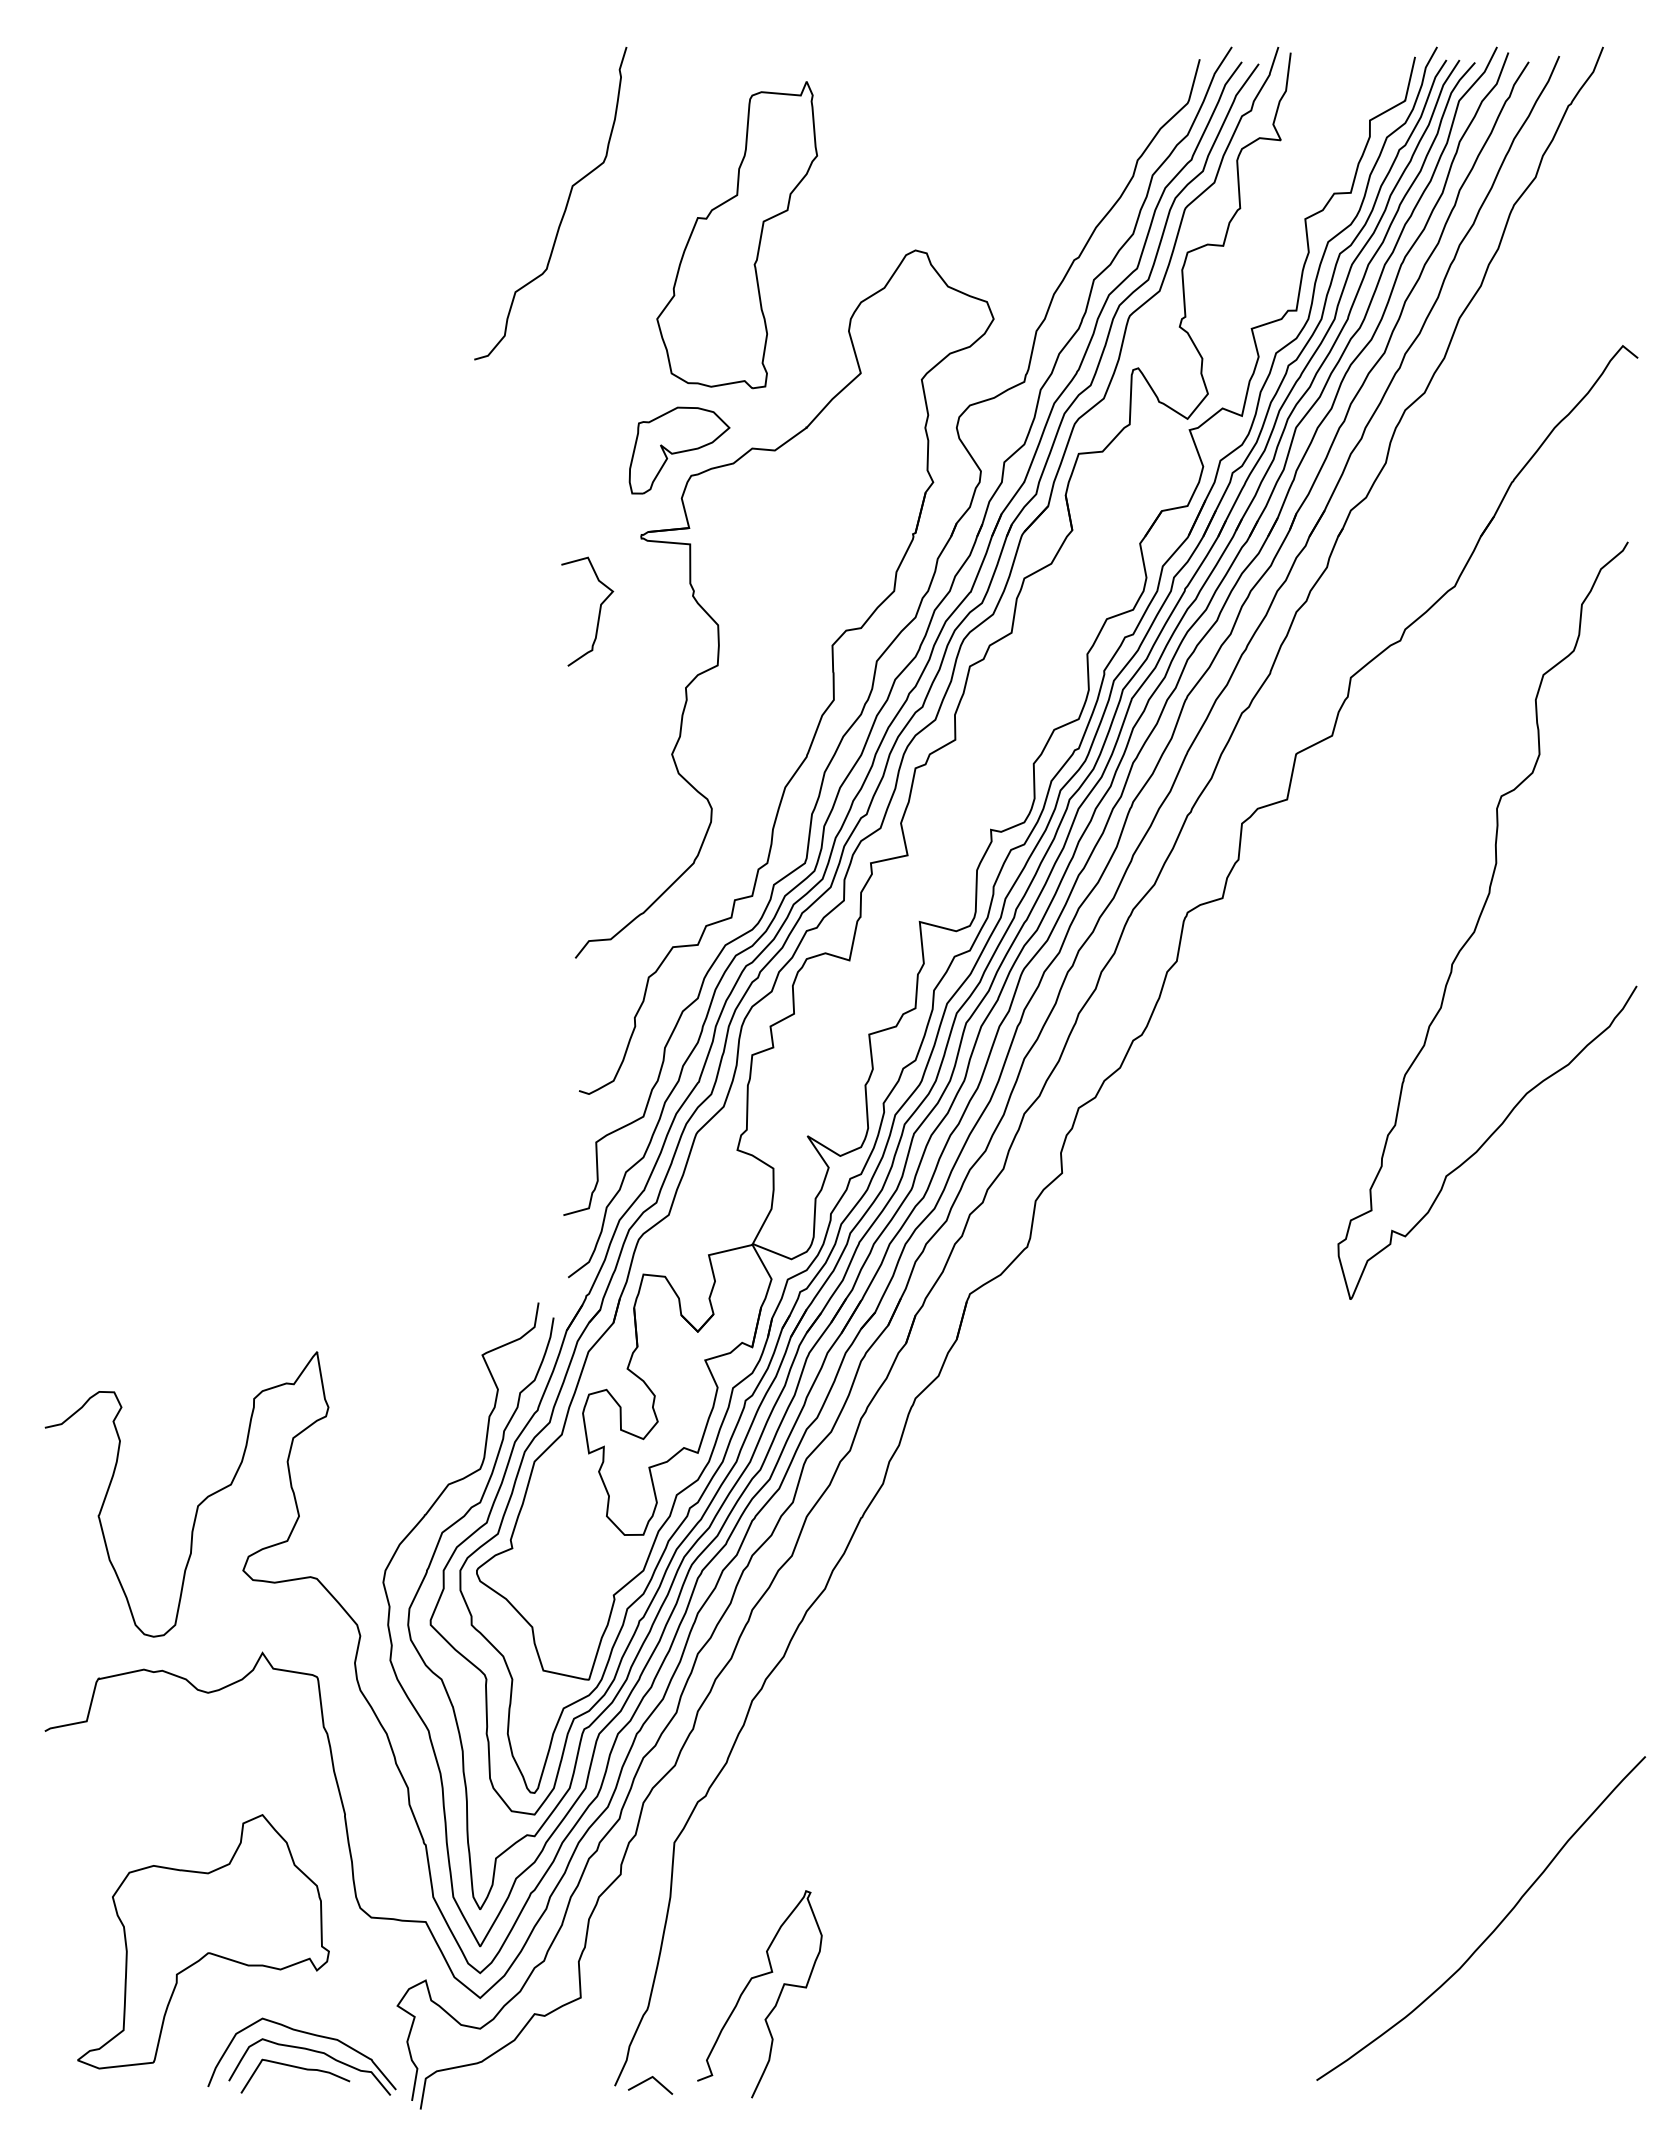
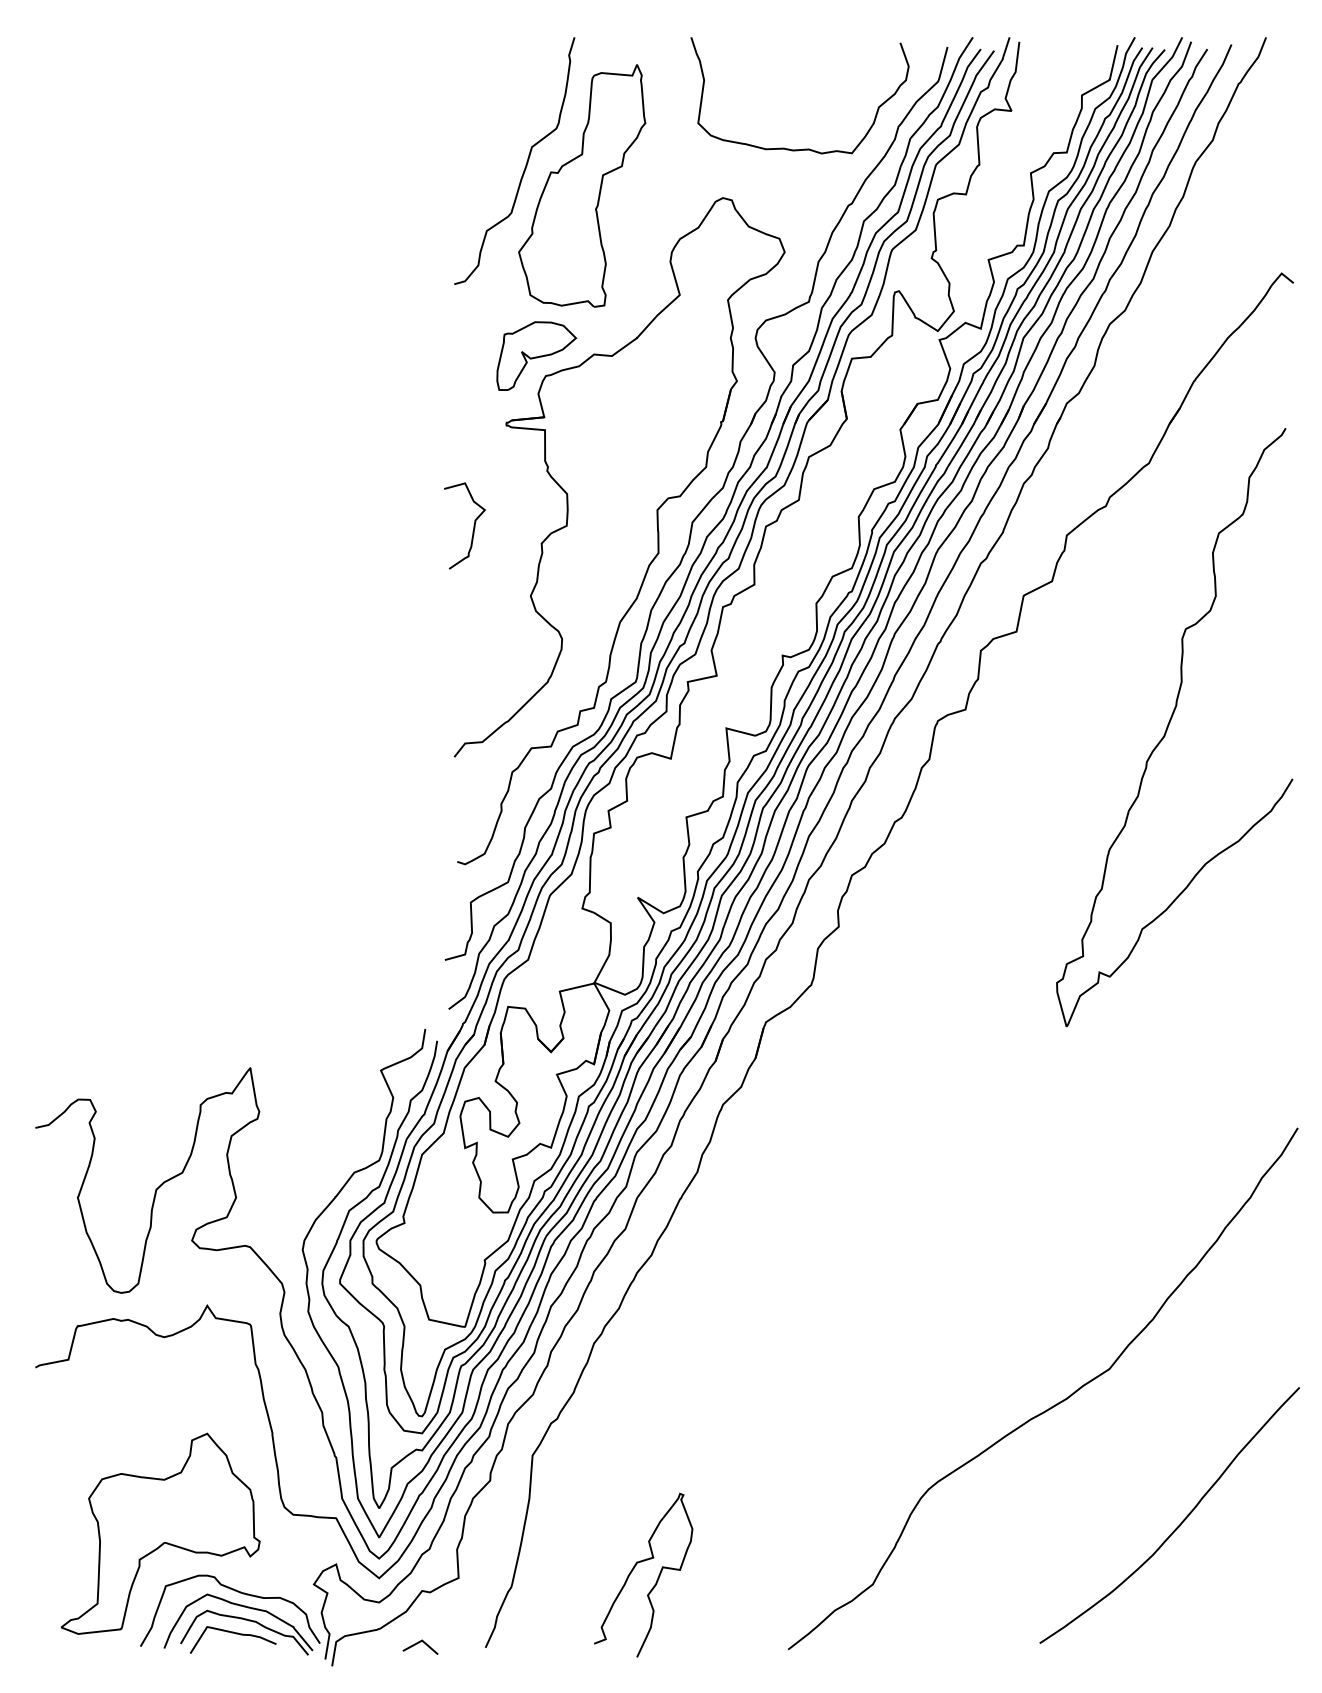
curve: (1012, 188) -> (799, 149), added
curve: (565, 205) -> (526, 162), moved
curve: (598, 613) -> (473, 527), moved
curve: (1333, 1779) -> (1053, 1405), added
curve: (748, 1985) -> (634, 1568), moved
curve: (302, 2016) -> (238, 1592), added
line: (648, 2080) -> (418, 1643), moved

